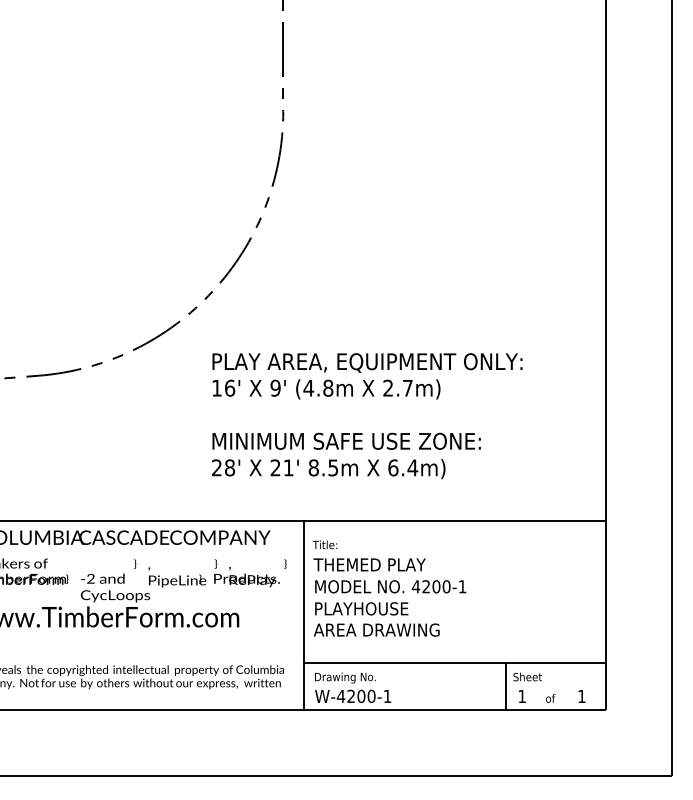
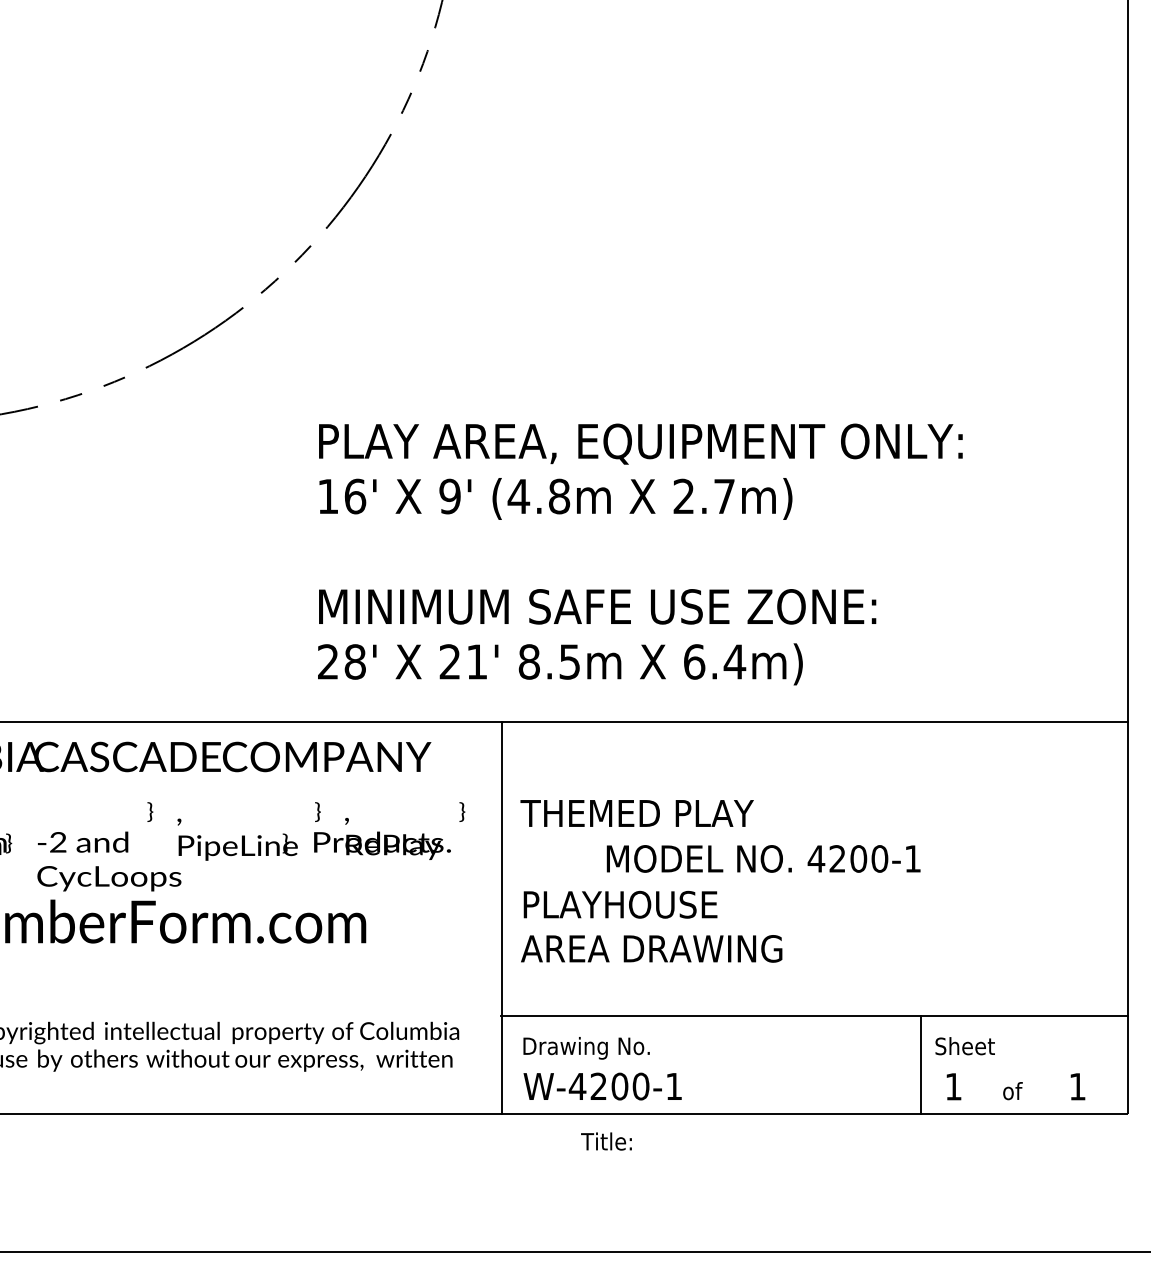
text: (367, 416) -> (640, 555), moved
text: (324, 544) -> (605, 1140), moved
text: (390, 586) -> (763, 858), moved

